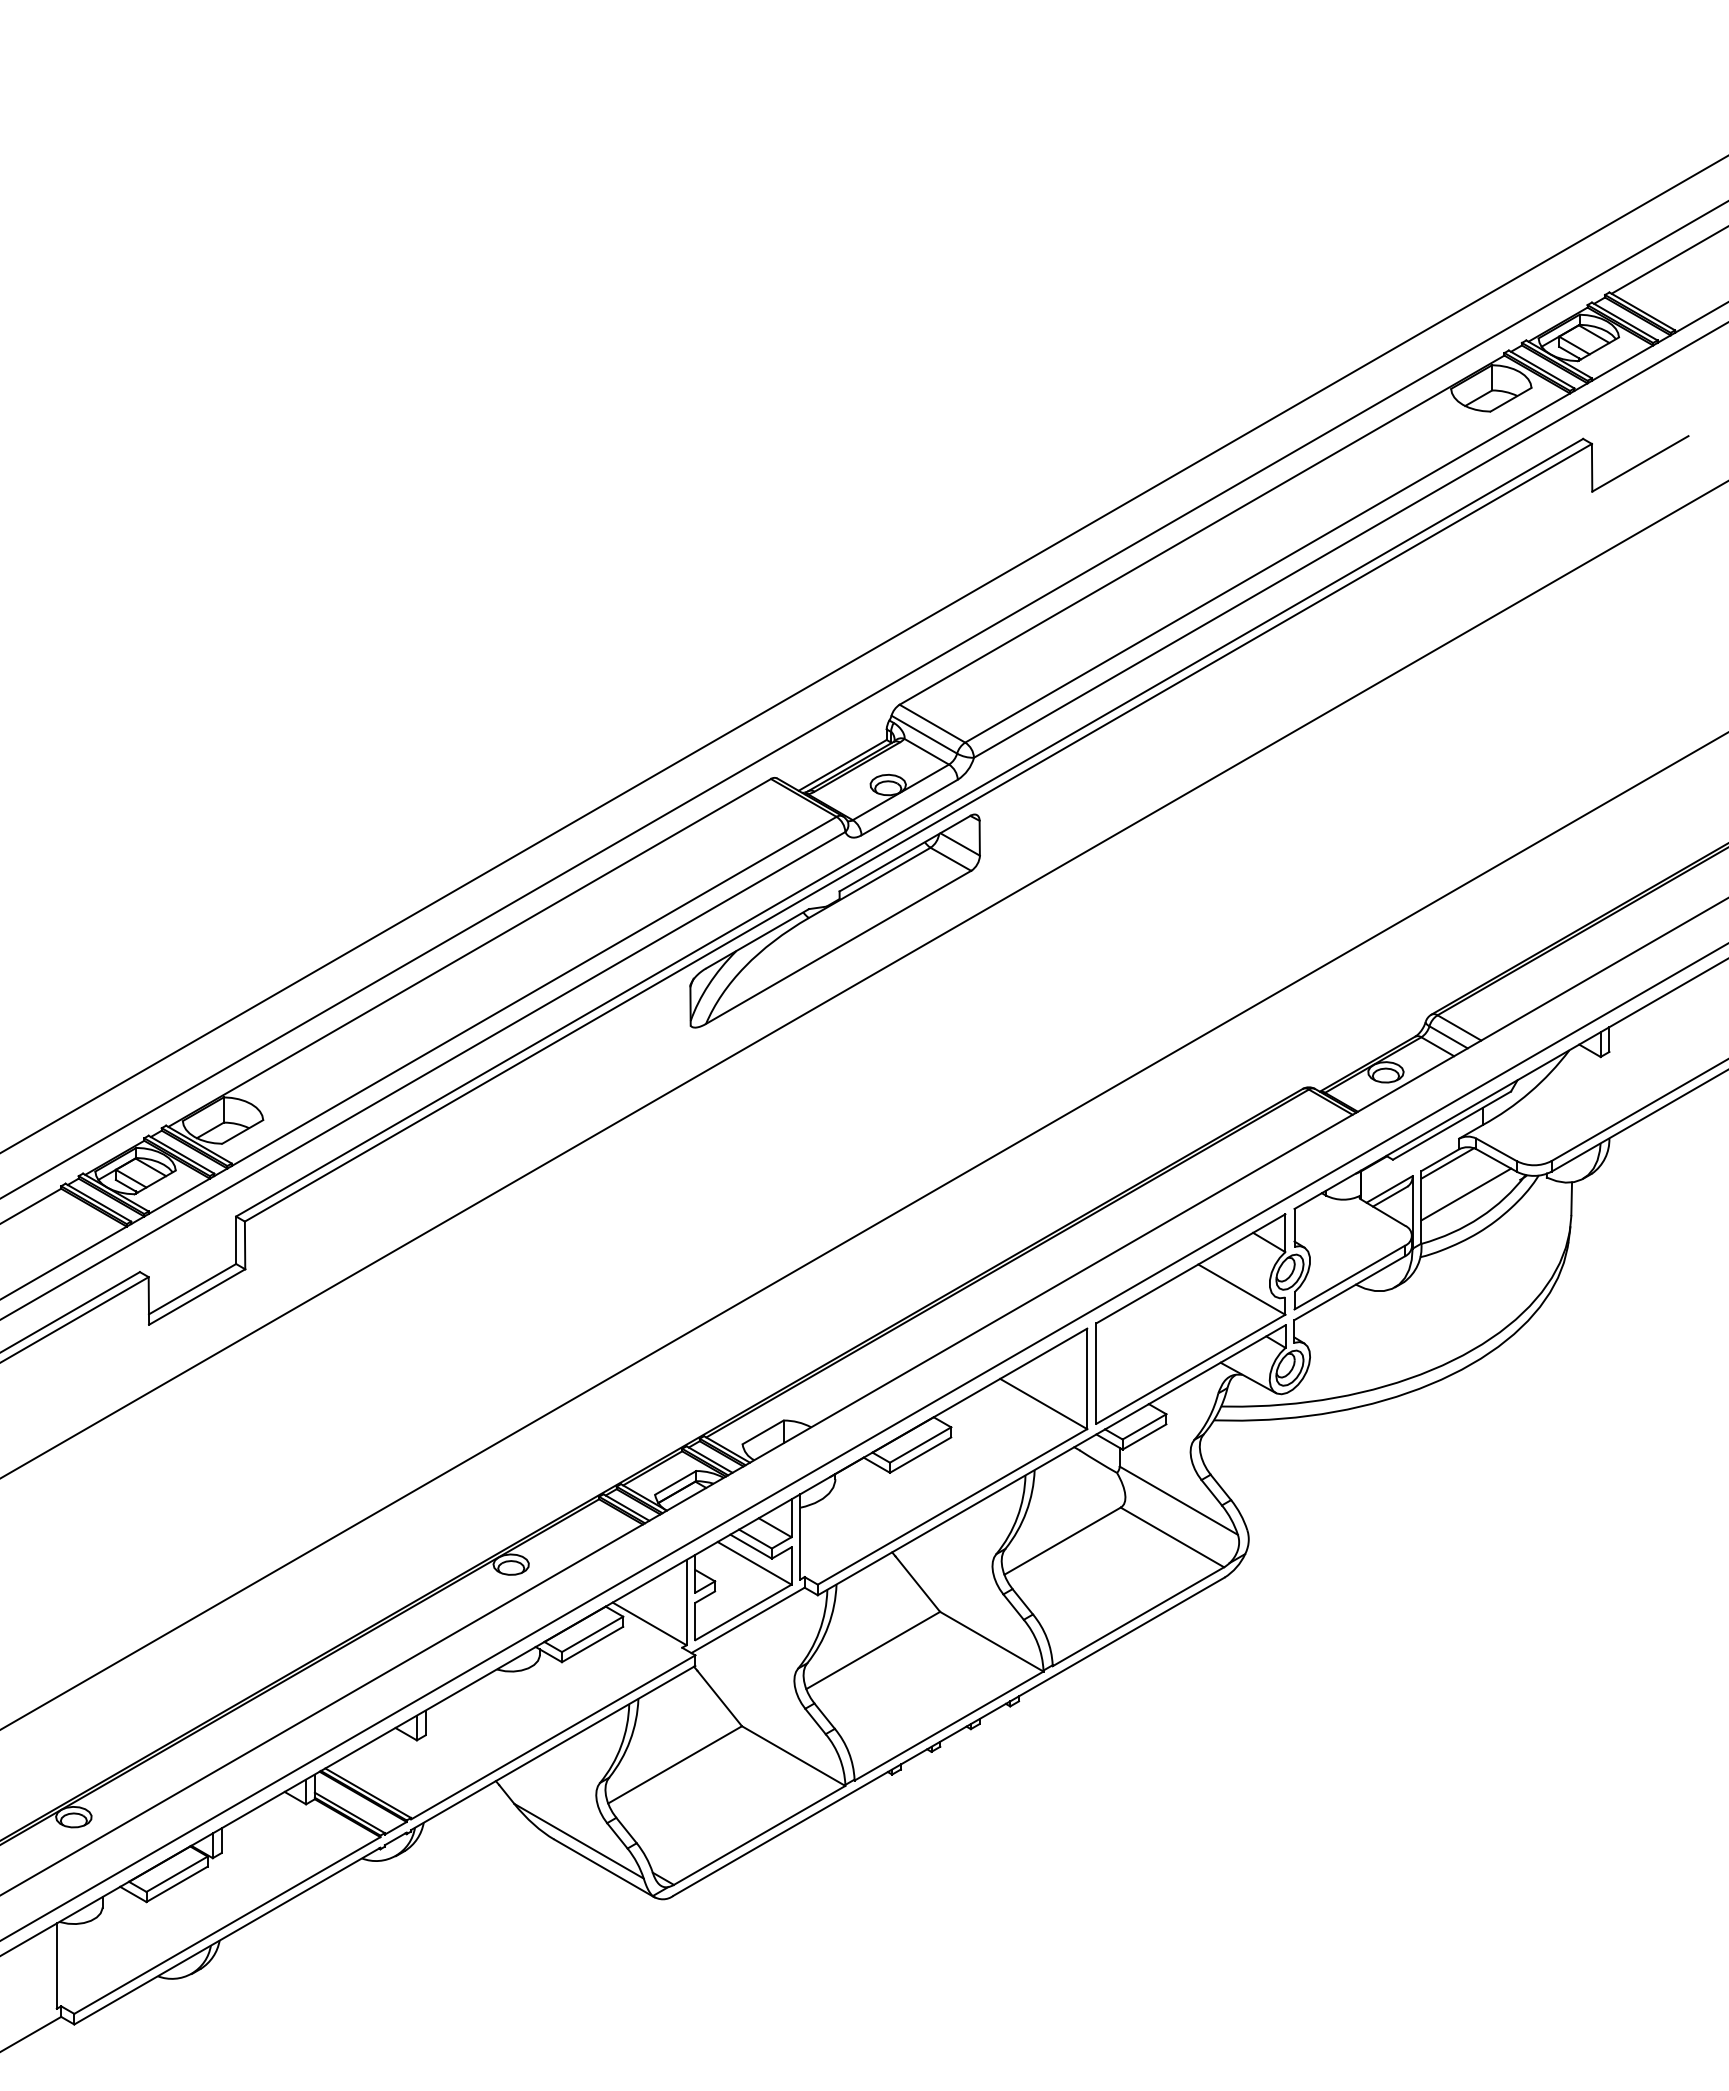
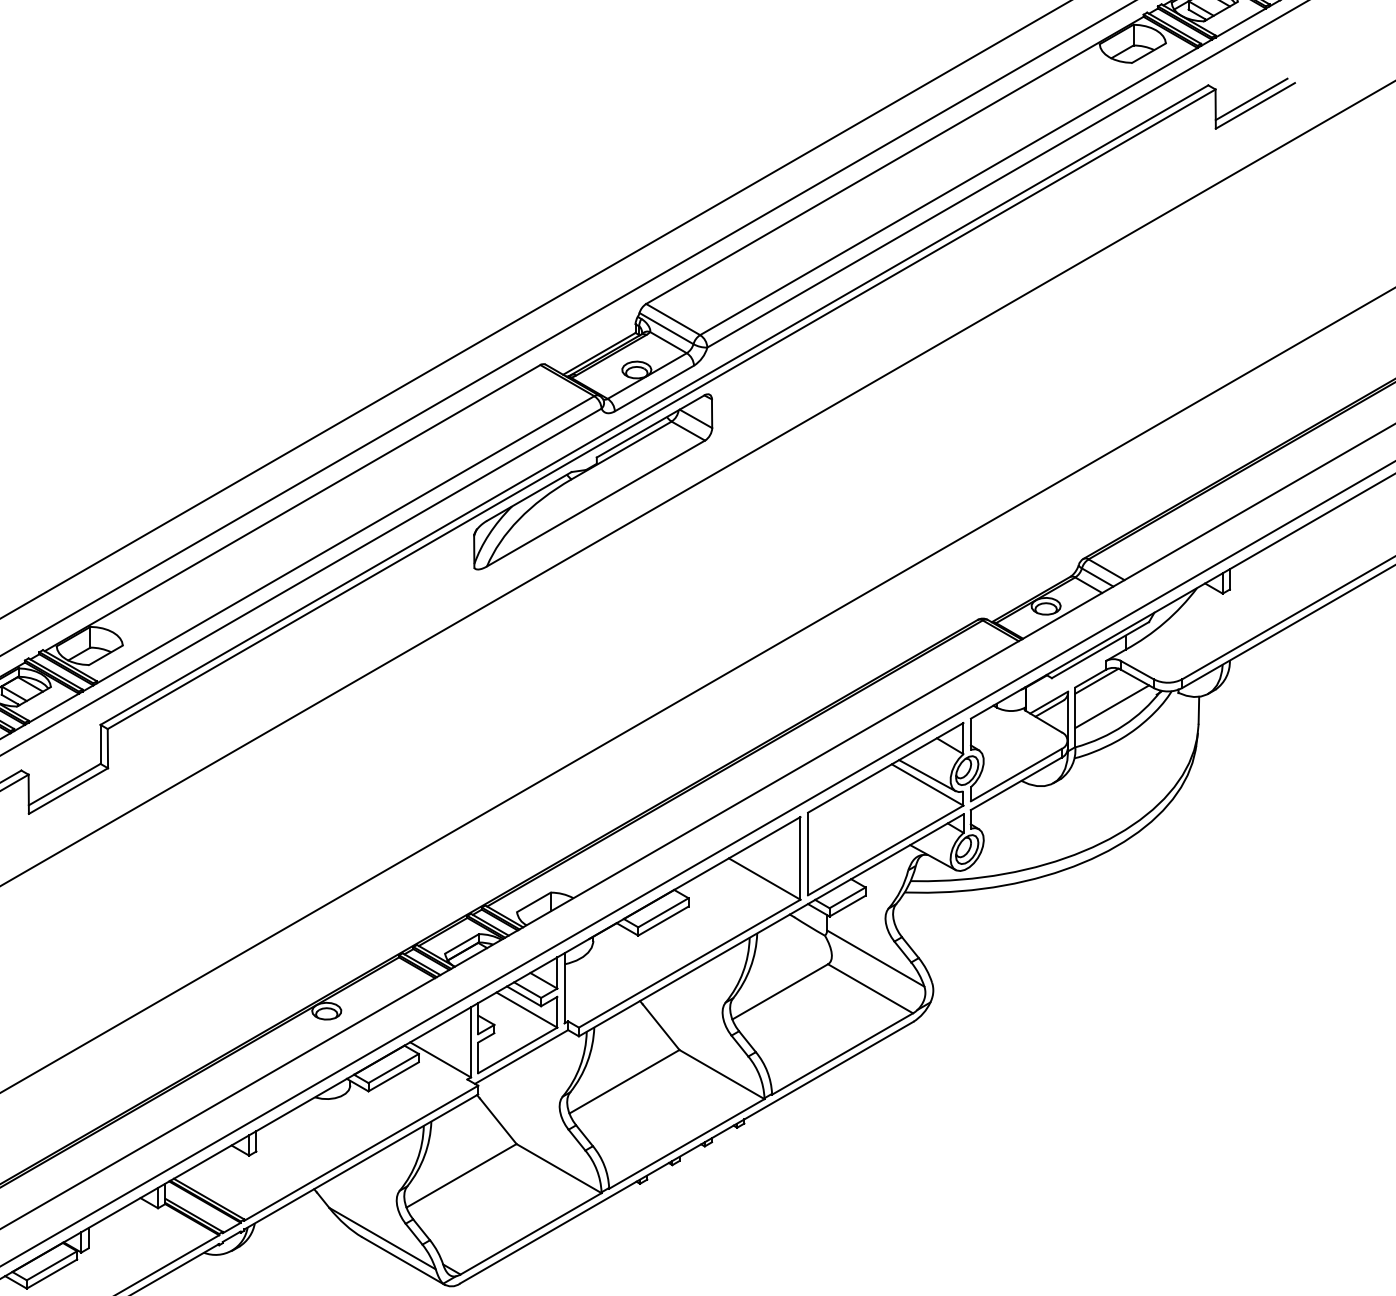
line: (1635, 455) -> (1251, 98), added
line: (1241, 1278) -> (927, 775), added

